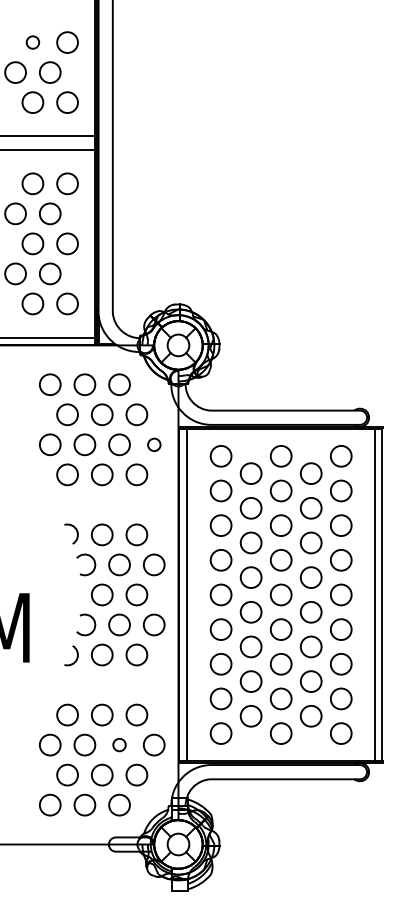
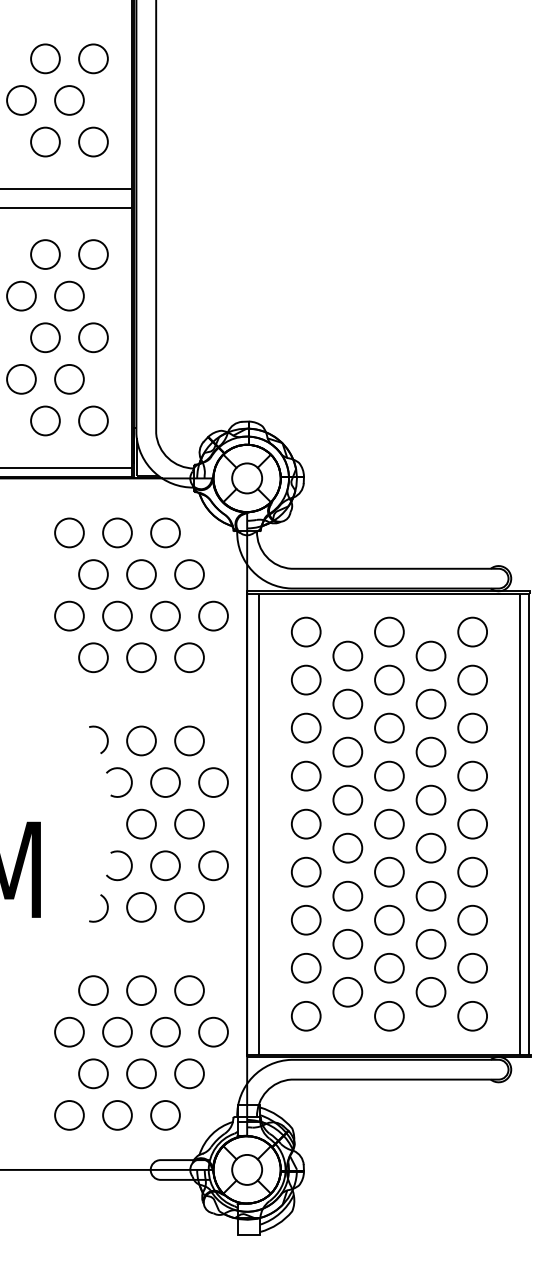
circle: (32, 42) -> (44, 58), size x1.67
circle: (154, 444) -> (213, 615), size x1.67
circle: (119, 744) -> (165, 1031), size x1.67

